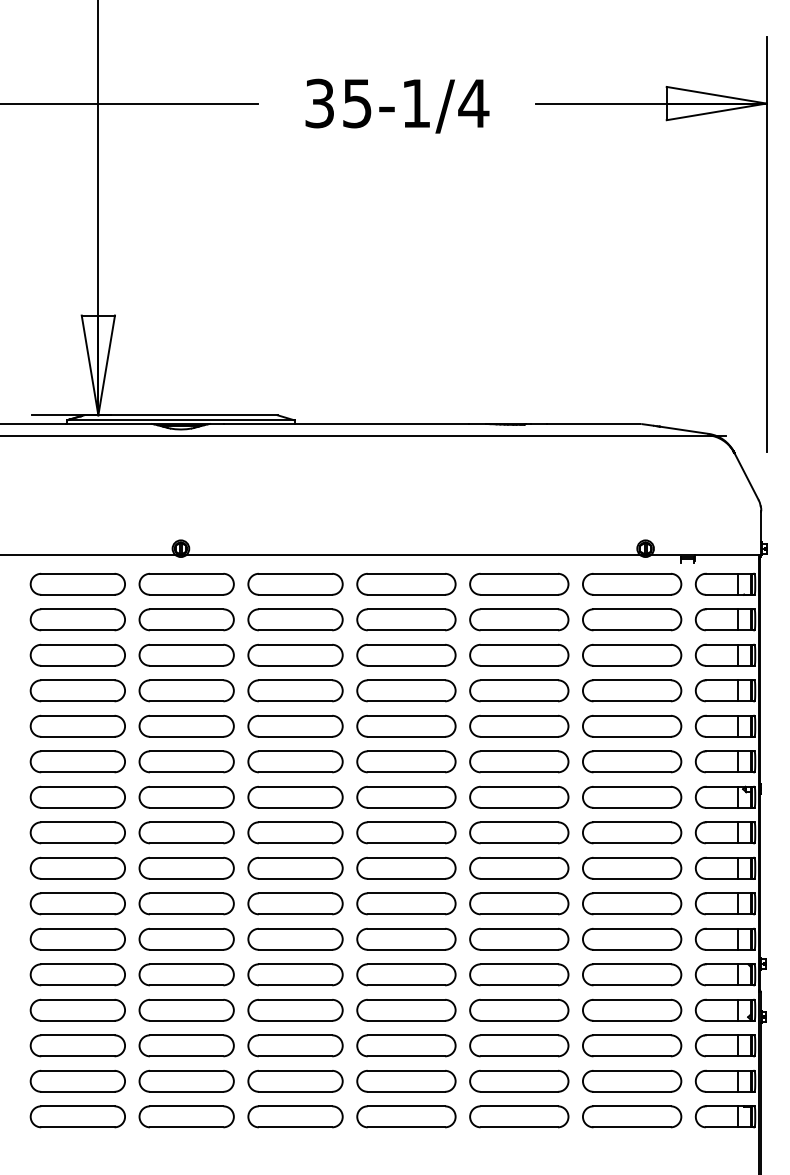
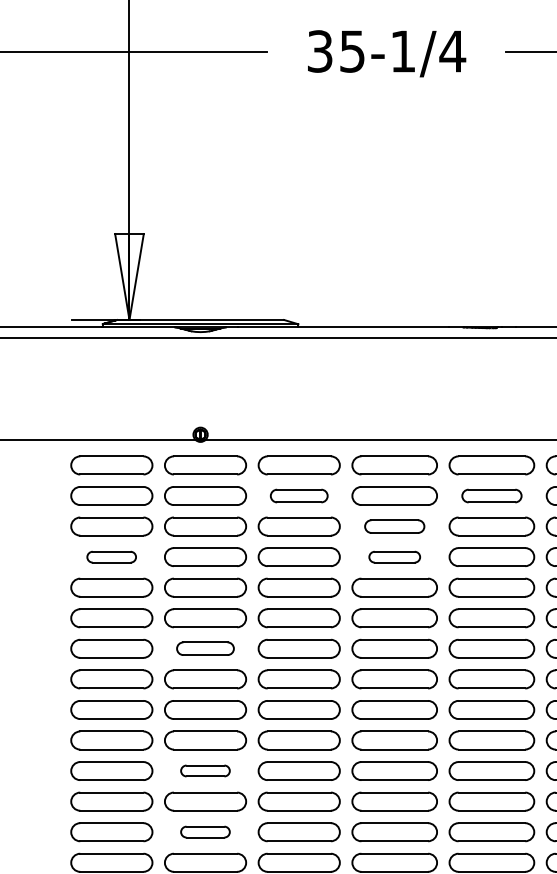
part: (295, 619) -> (299, 495), size x0.7
part: (519, 619) -> (492, 495), size x0.7
part: (406, 655) -> (394, 526), size x0.7
part: (77, 690) -> (111, 556), size x0.6
part: (406, 690) -> (394, 556), size x0.6
part: (186, 796) -> (205, 648), size x0.7
part: (186, 938) -> (205, 770), size x0.6
part: (186, 1009) -> (205, 831), size x0.6

